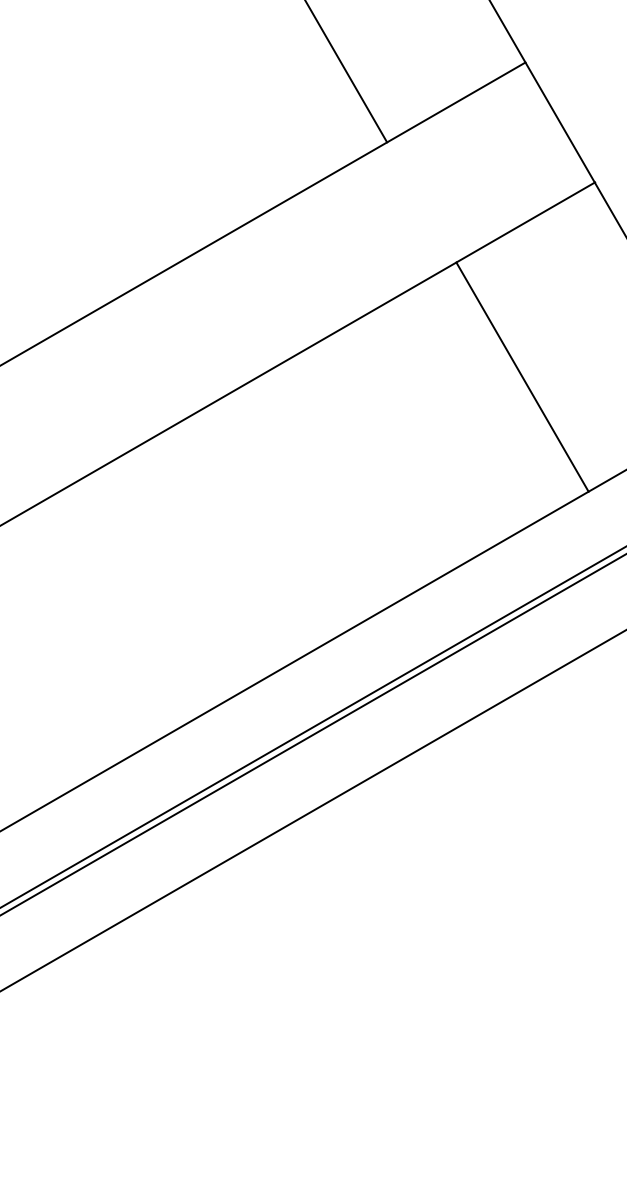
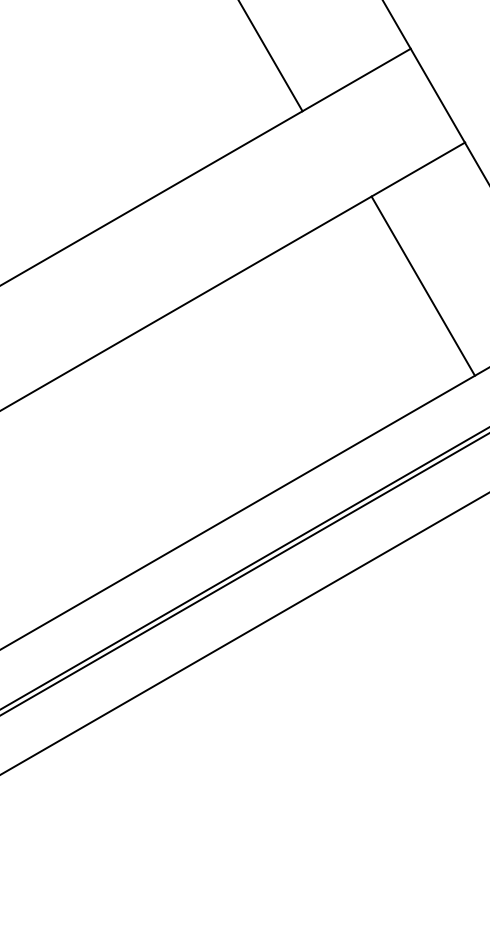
line: (522, 376) -> (423, 285), moved

